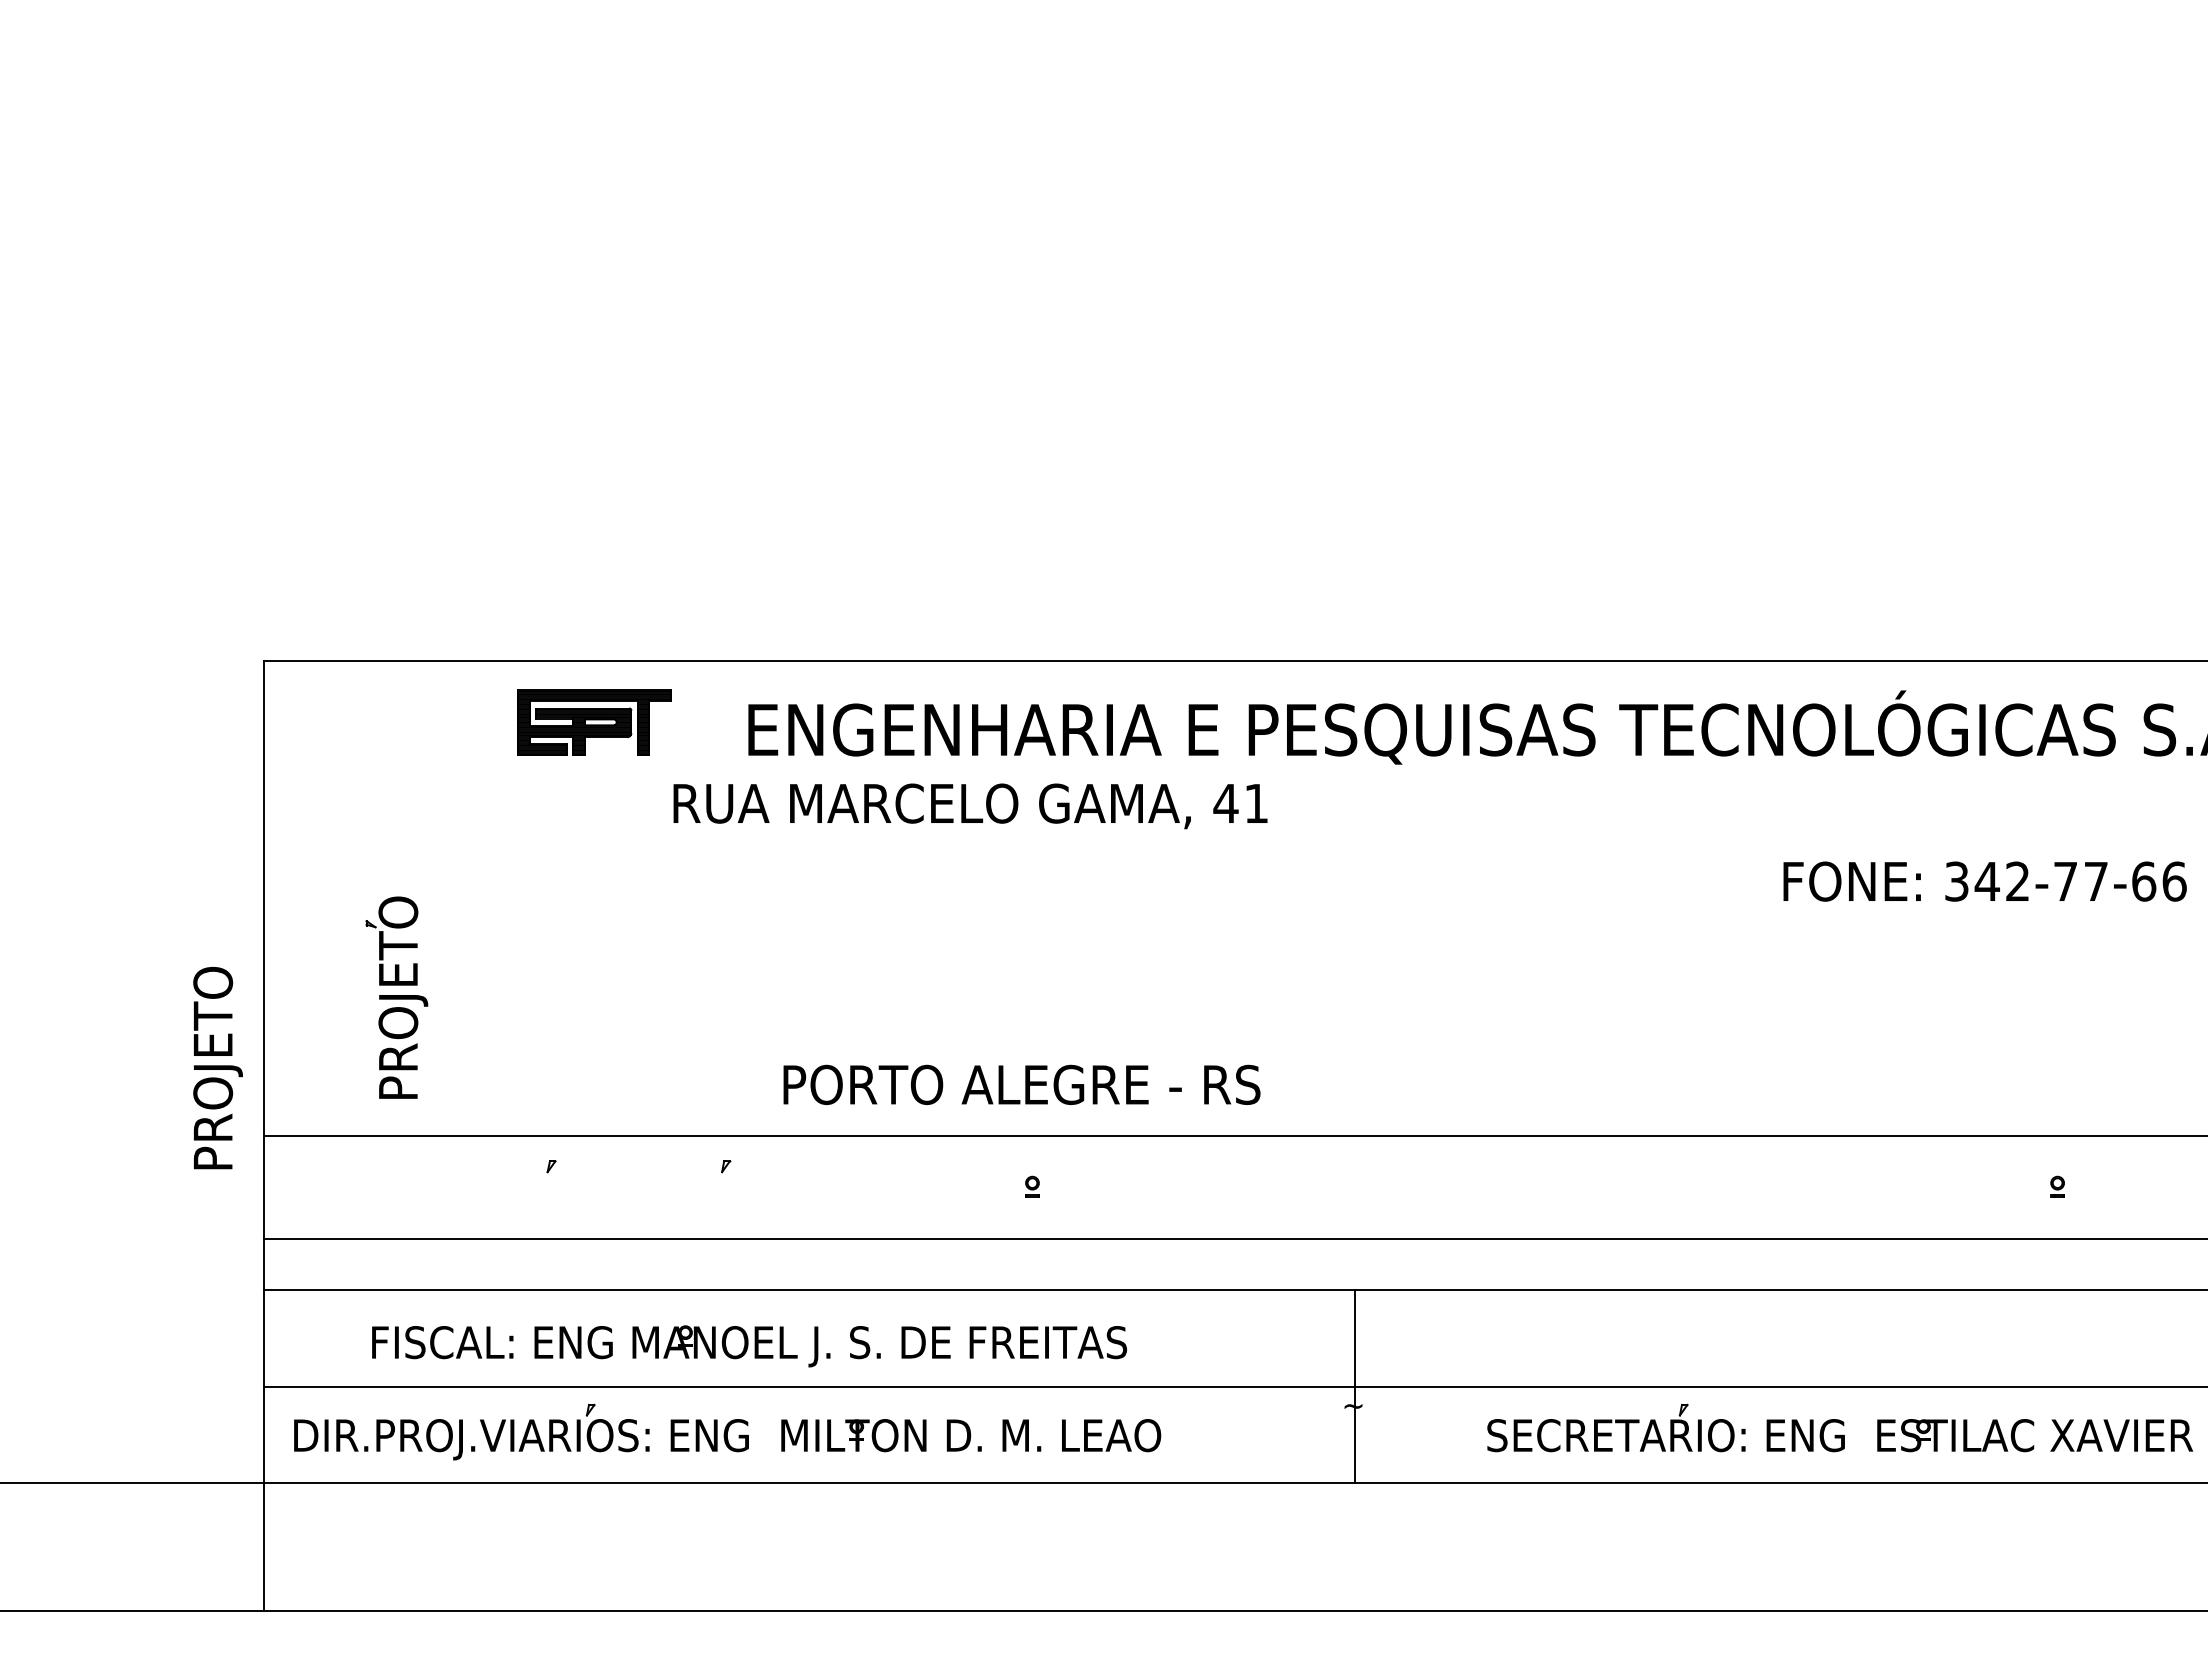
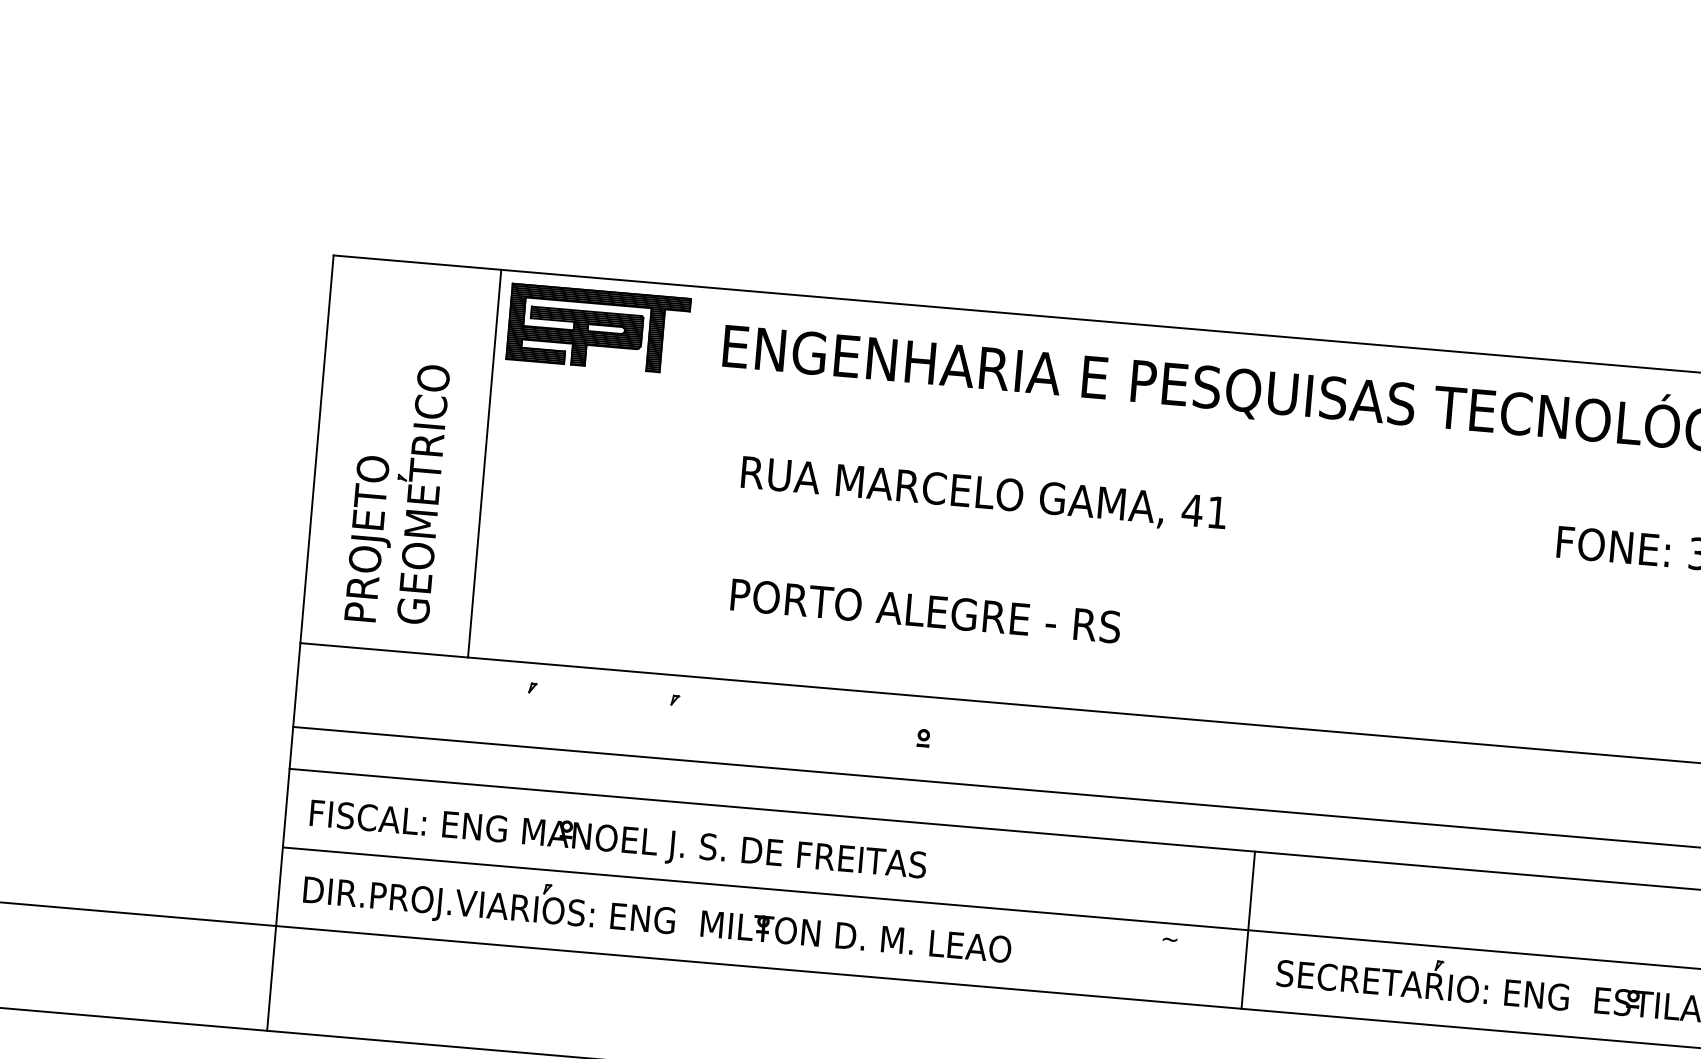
part: (593, 722) -> (598, 328), size x1.43
text: (970, 806) -> (983, 494), moved
line: (469, 898) -> (484, 463), added
text: (403, 942) -> (427, 494), PROJETO -> GEOMETRICO
text: (217, 1067) -> (370, 538), moved
text: (1021, 1084) -> (925, 610), moved
part: (749, 1346) -> (618, 842), moved
line: (1354, 1386) -> (1248, 930), moved

